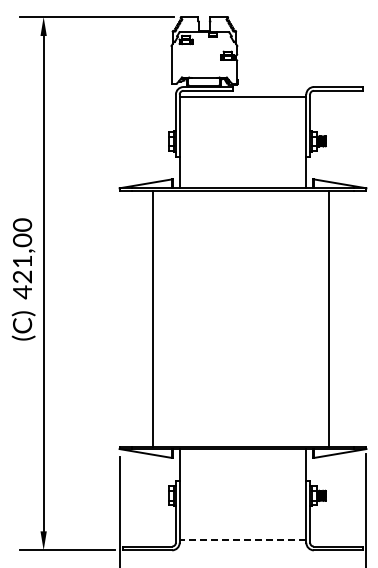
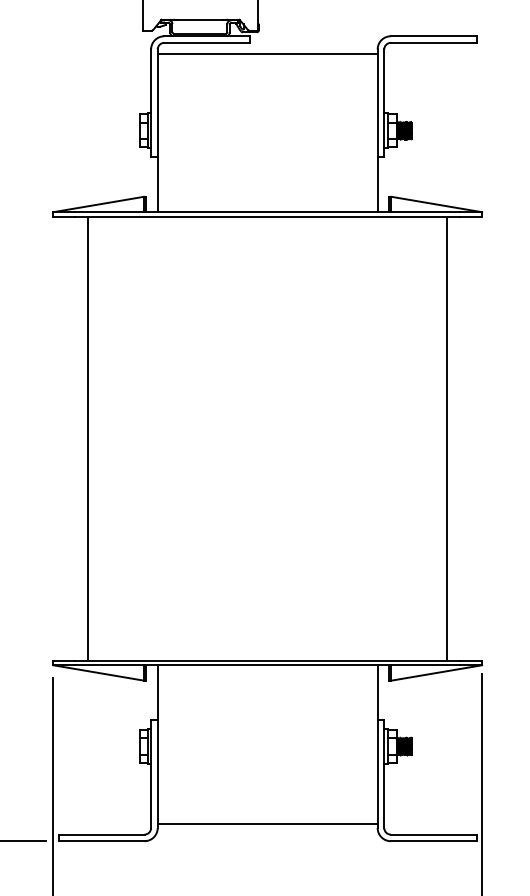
line: (152, 318) -> (87, 438), moved
line: (329, 318) -> (447, 438), moved
line: (242, 540) -> (266, 824), dashed -> solid

